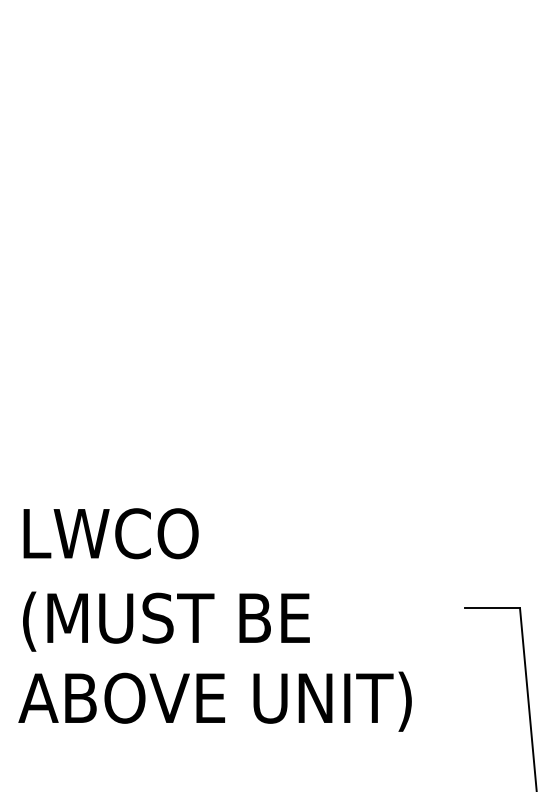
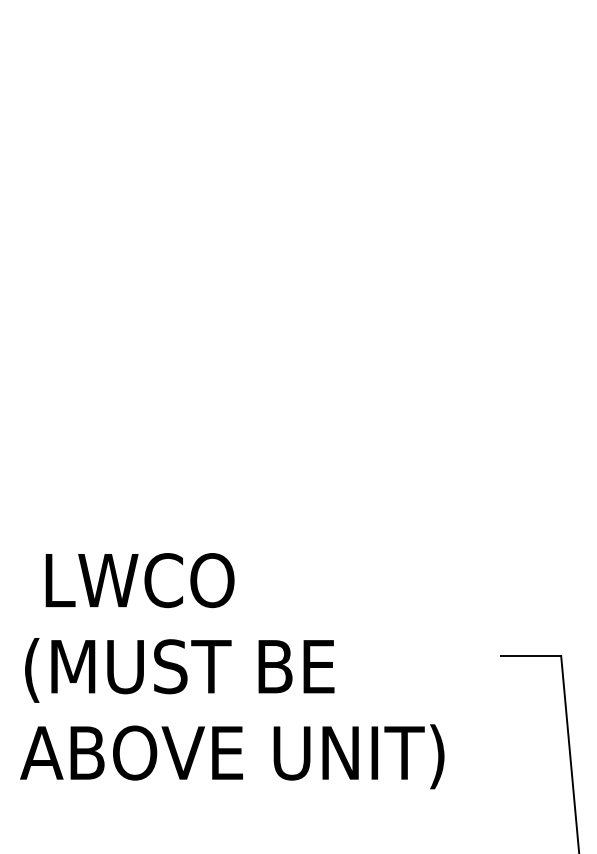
text: (110, 533) -> (139, 580), moved

